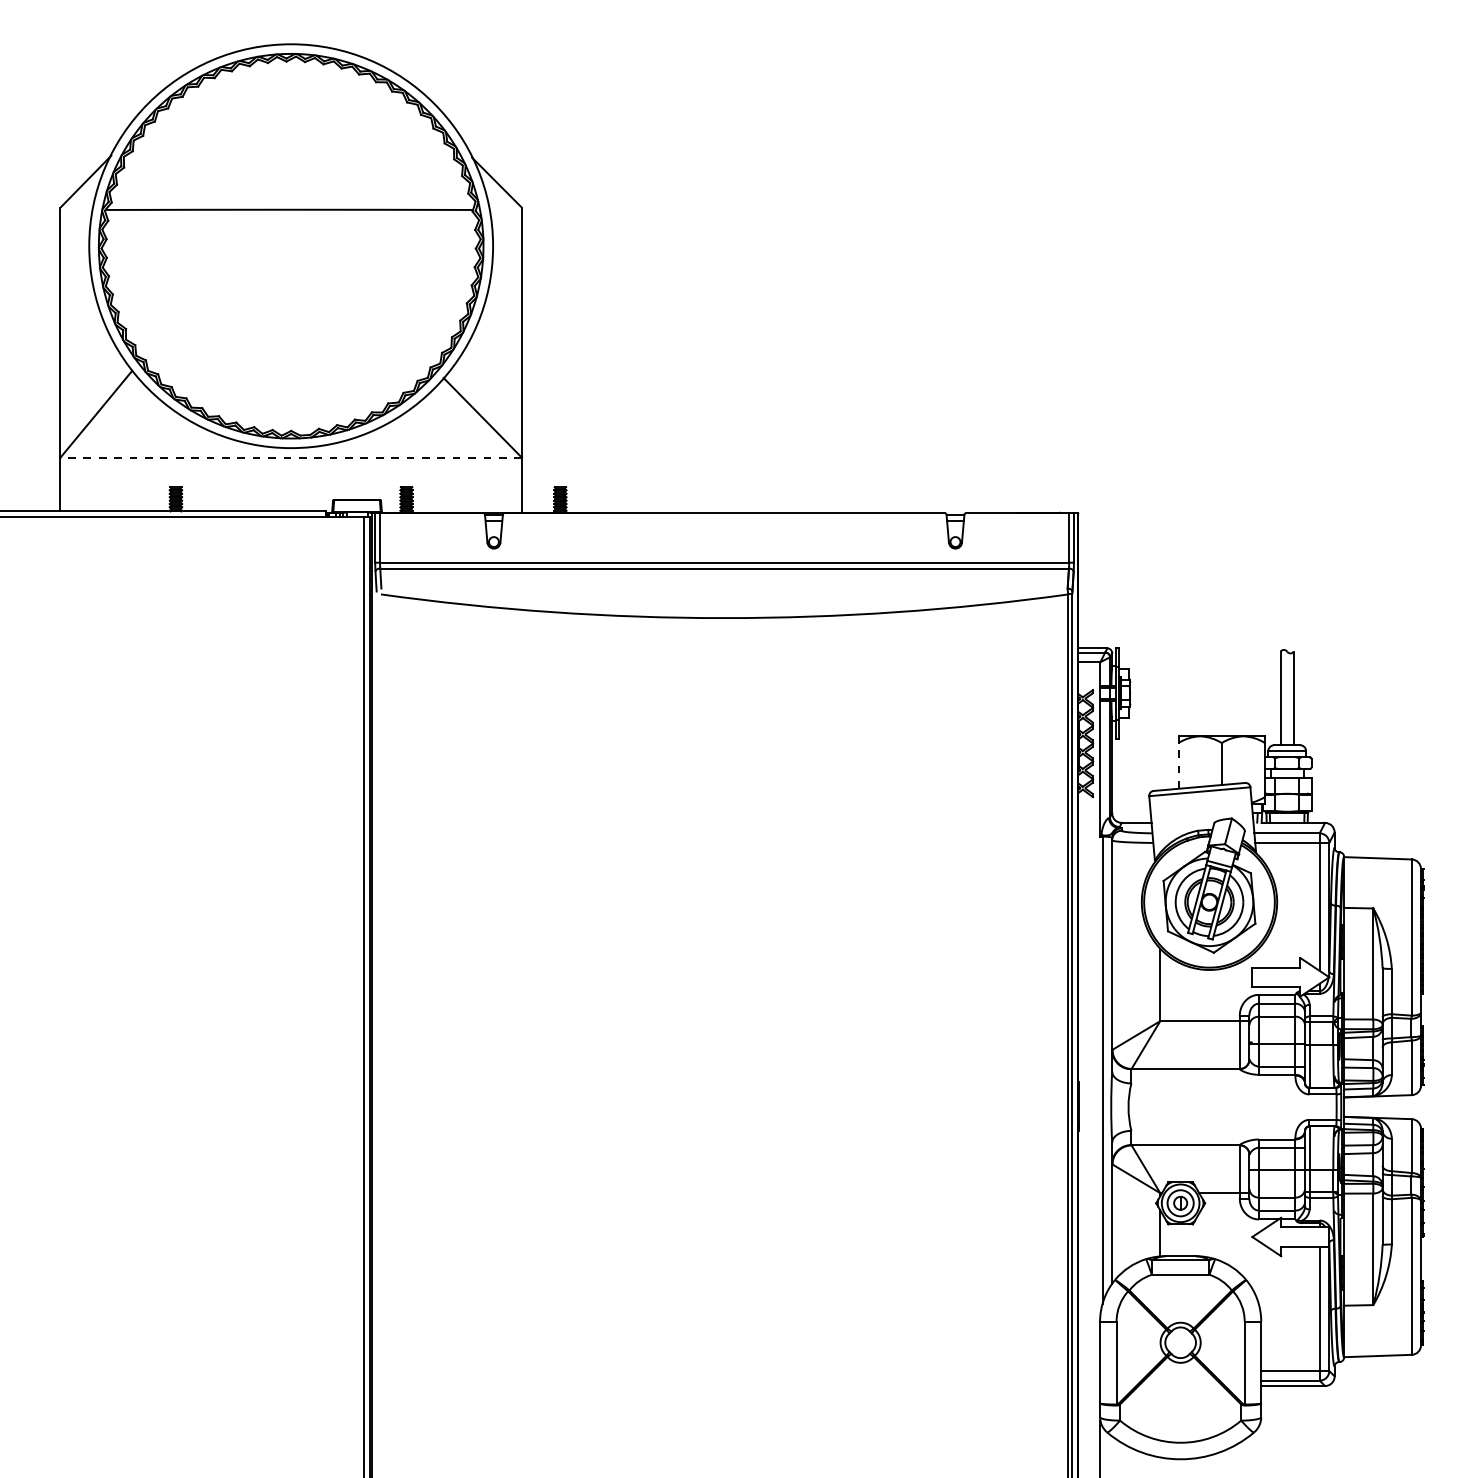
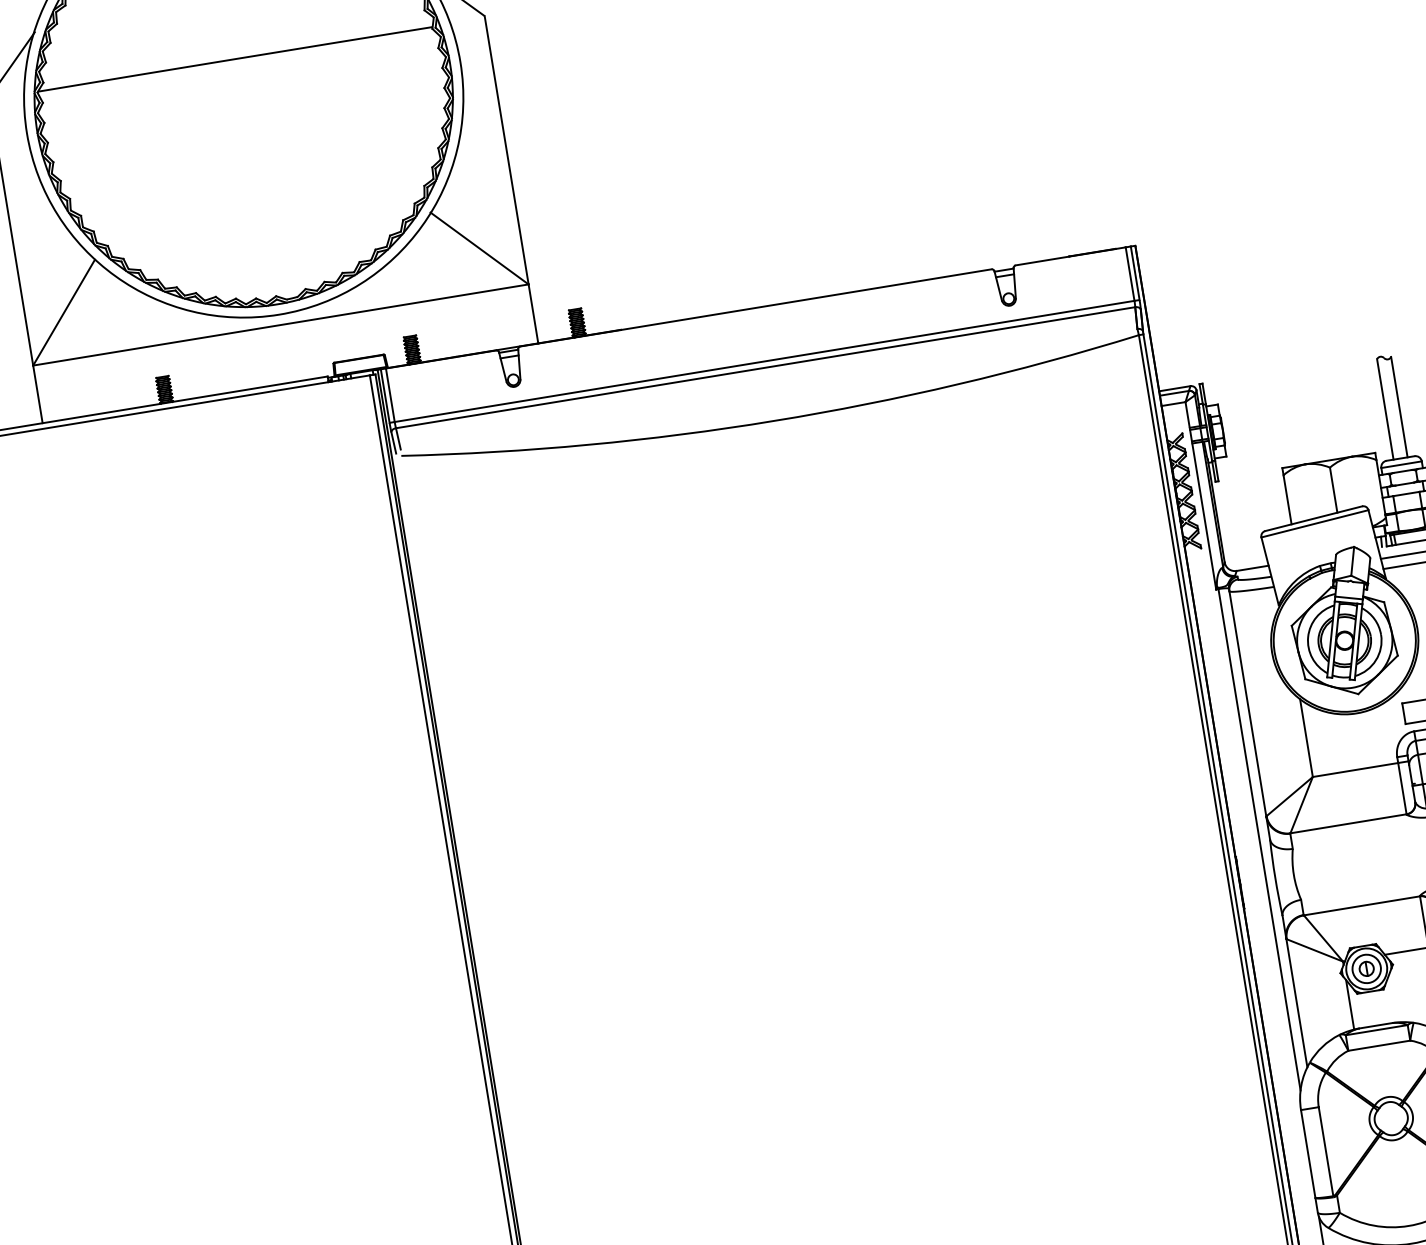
line: (291, 457) -> (281, 324), dashed -> solid
line: (1178, 765) -> (1287, 499), dashed -> solid

